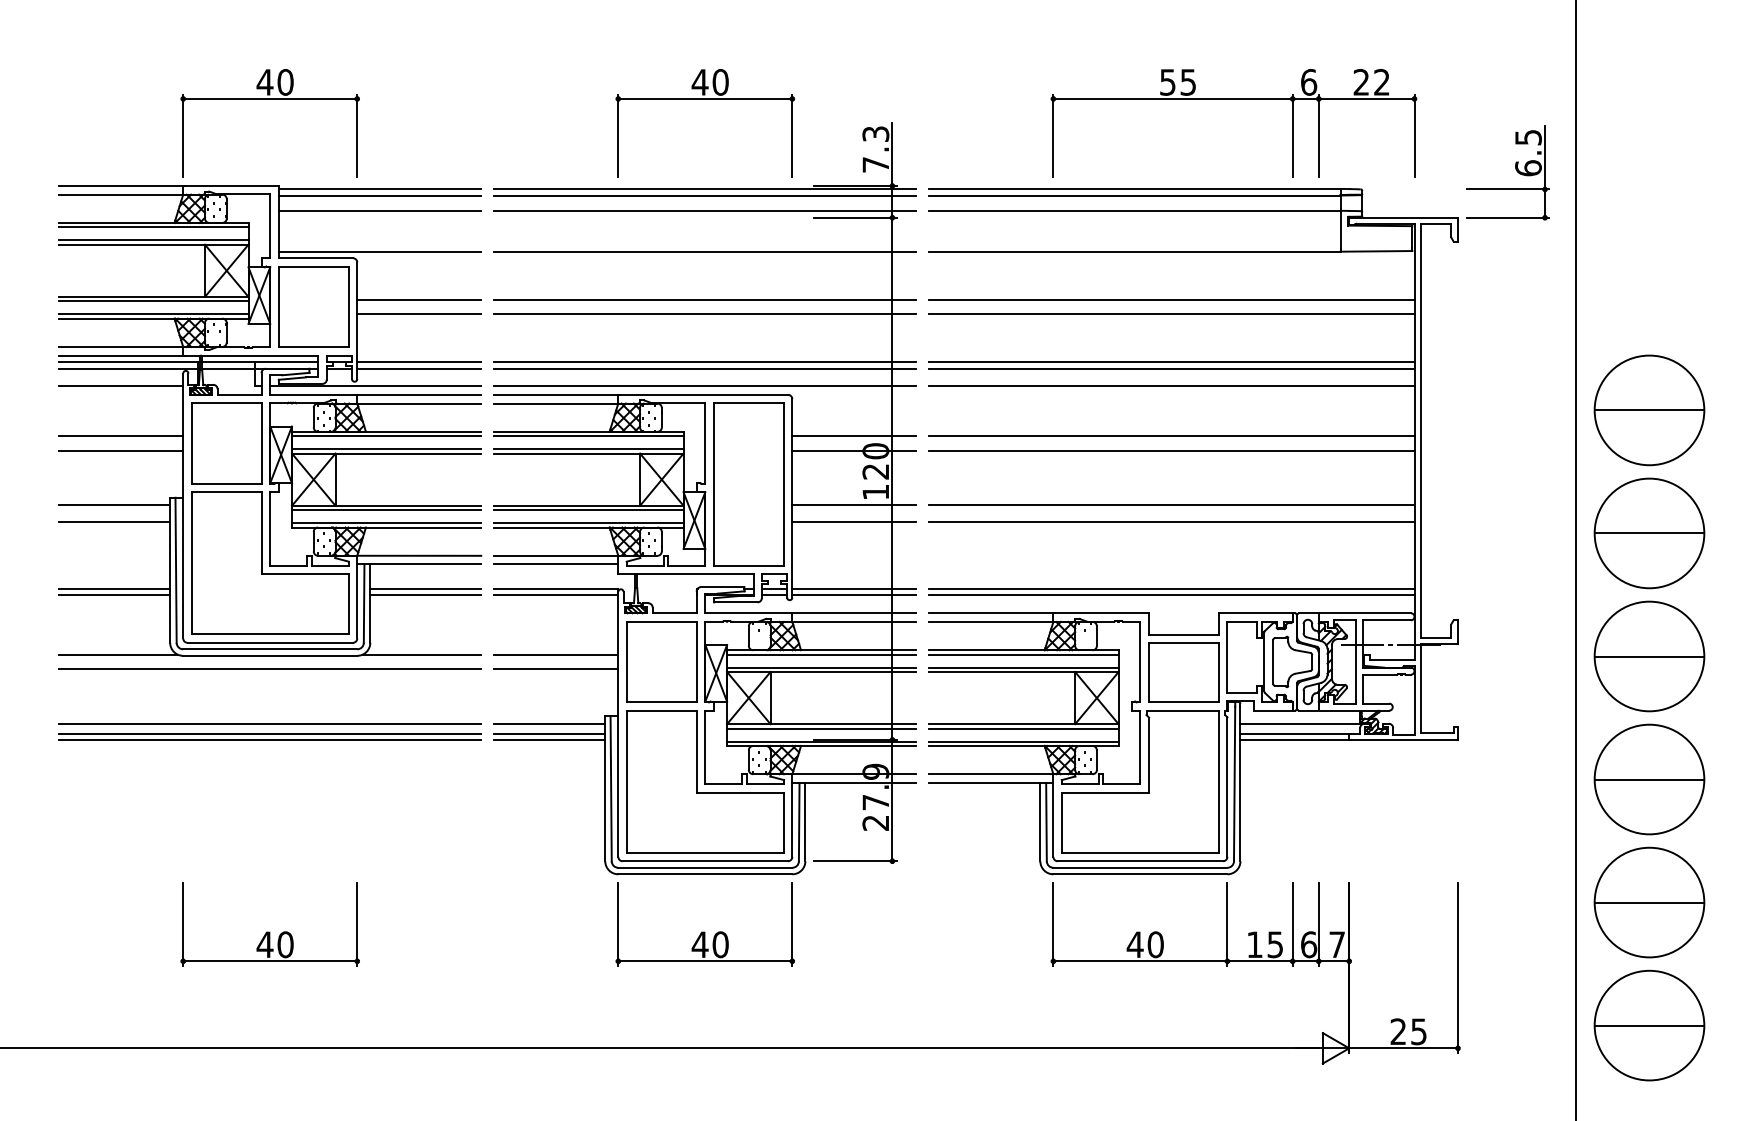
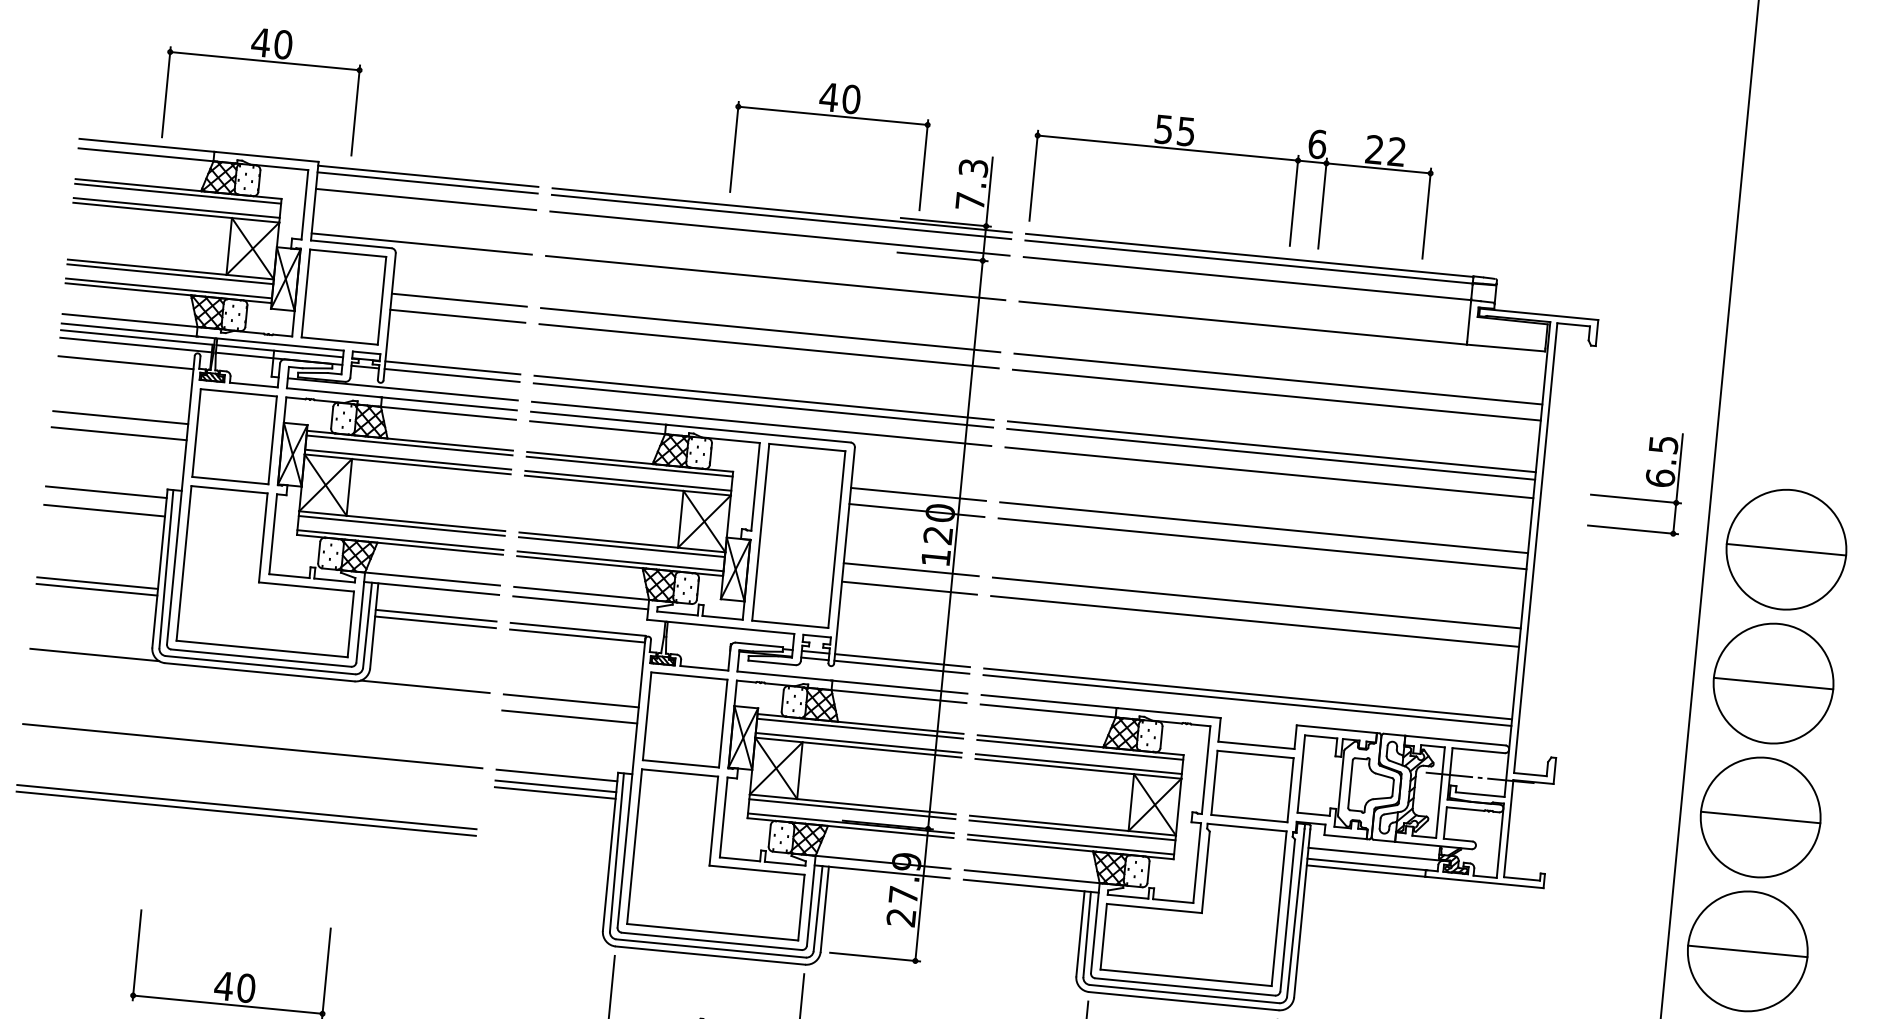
part: (269, 99) -> (264, 61), moved
part: (704, 99) -> (832, 116), moved
part: (1233, 99) -> (1233, 155), moved
part: (1515, 169) -> (1646, 478), moved
line: (270, 669) -> (258, 687), removed
part: (269, 736) -> (245, 810), moved

